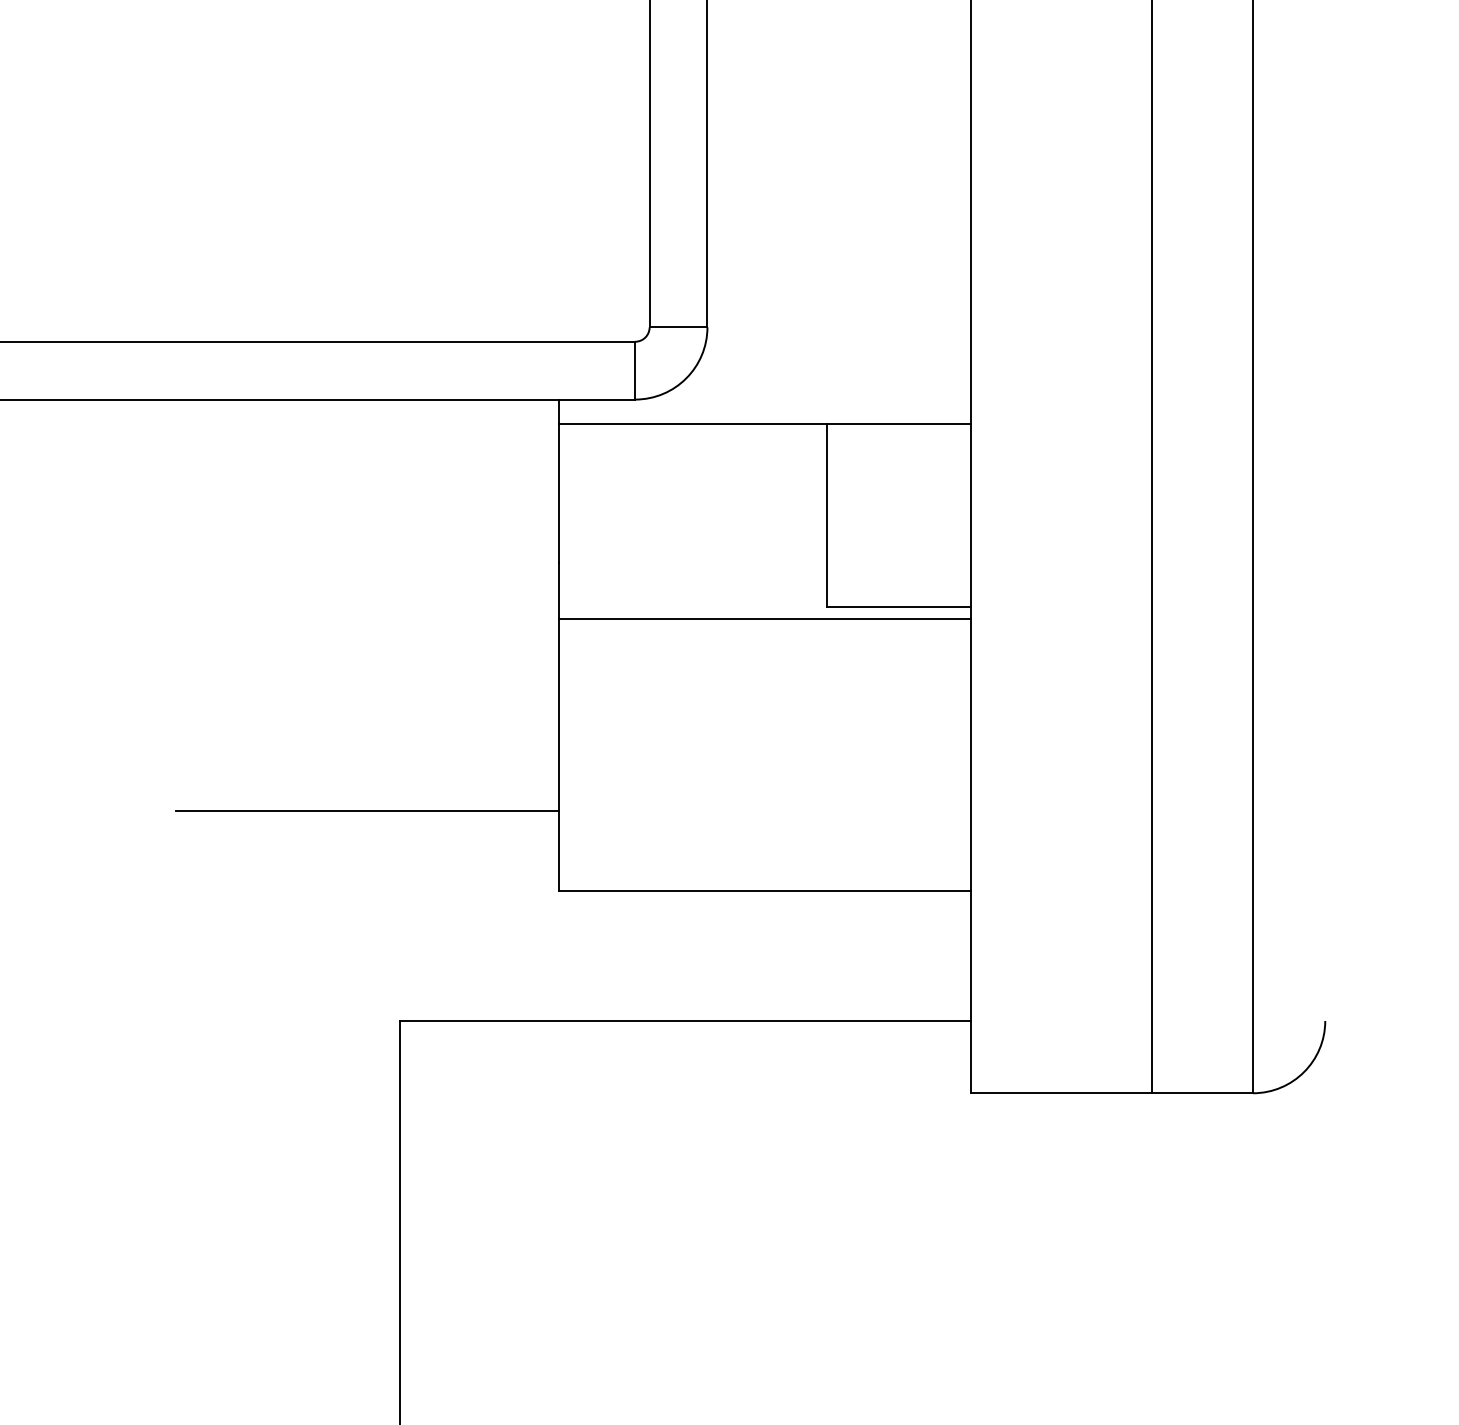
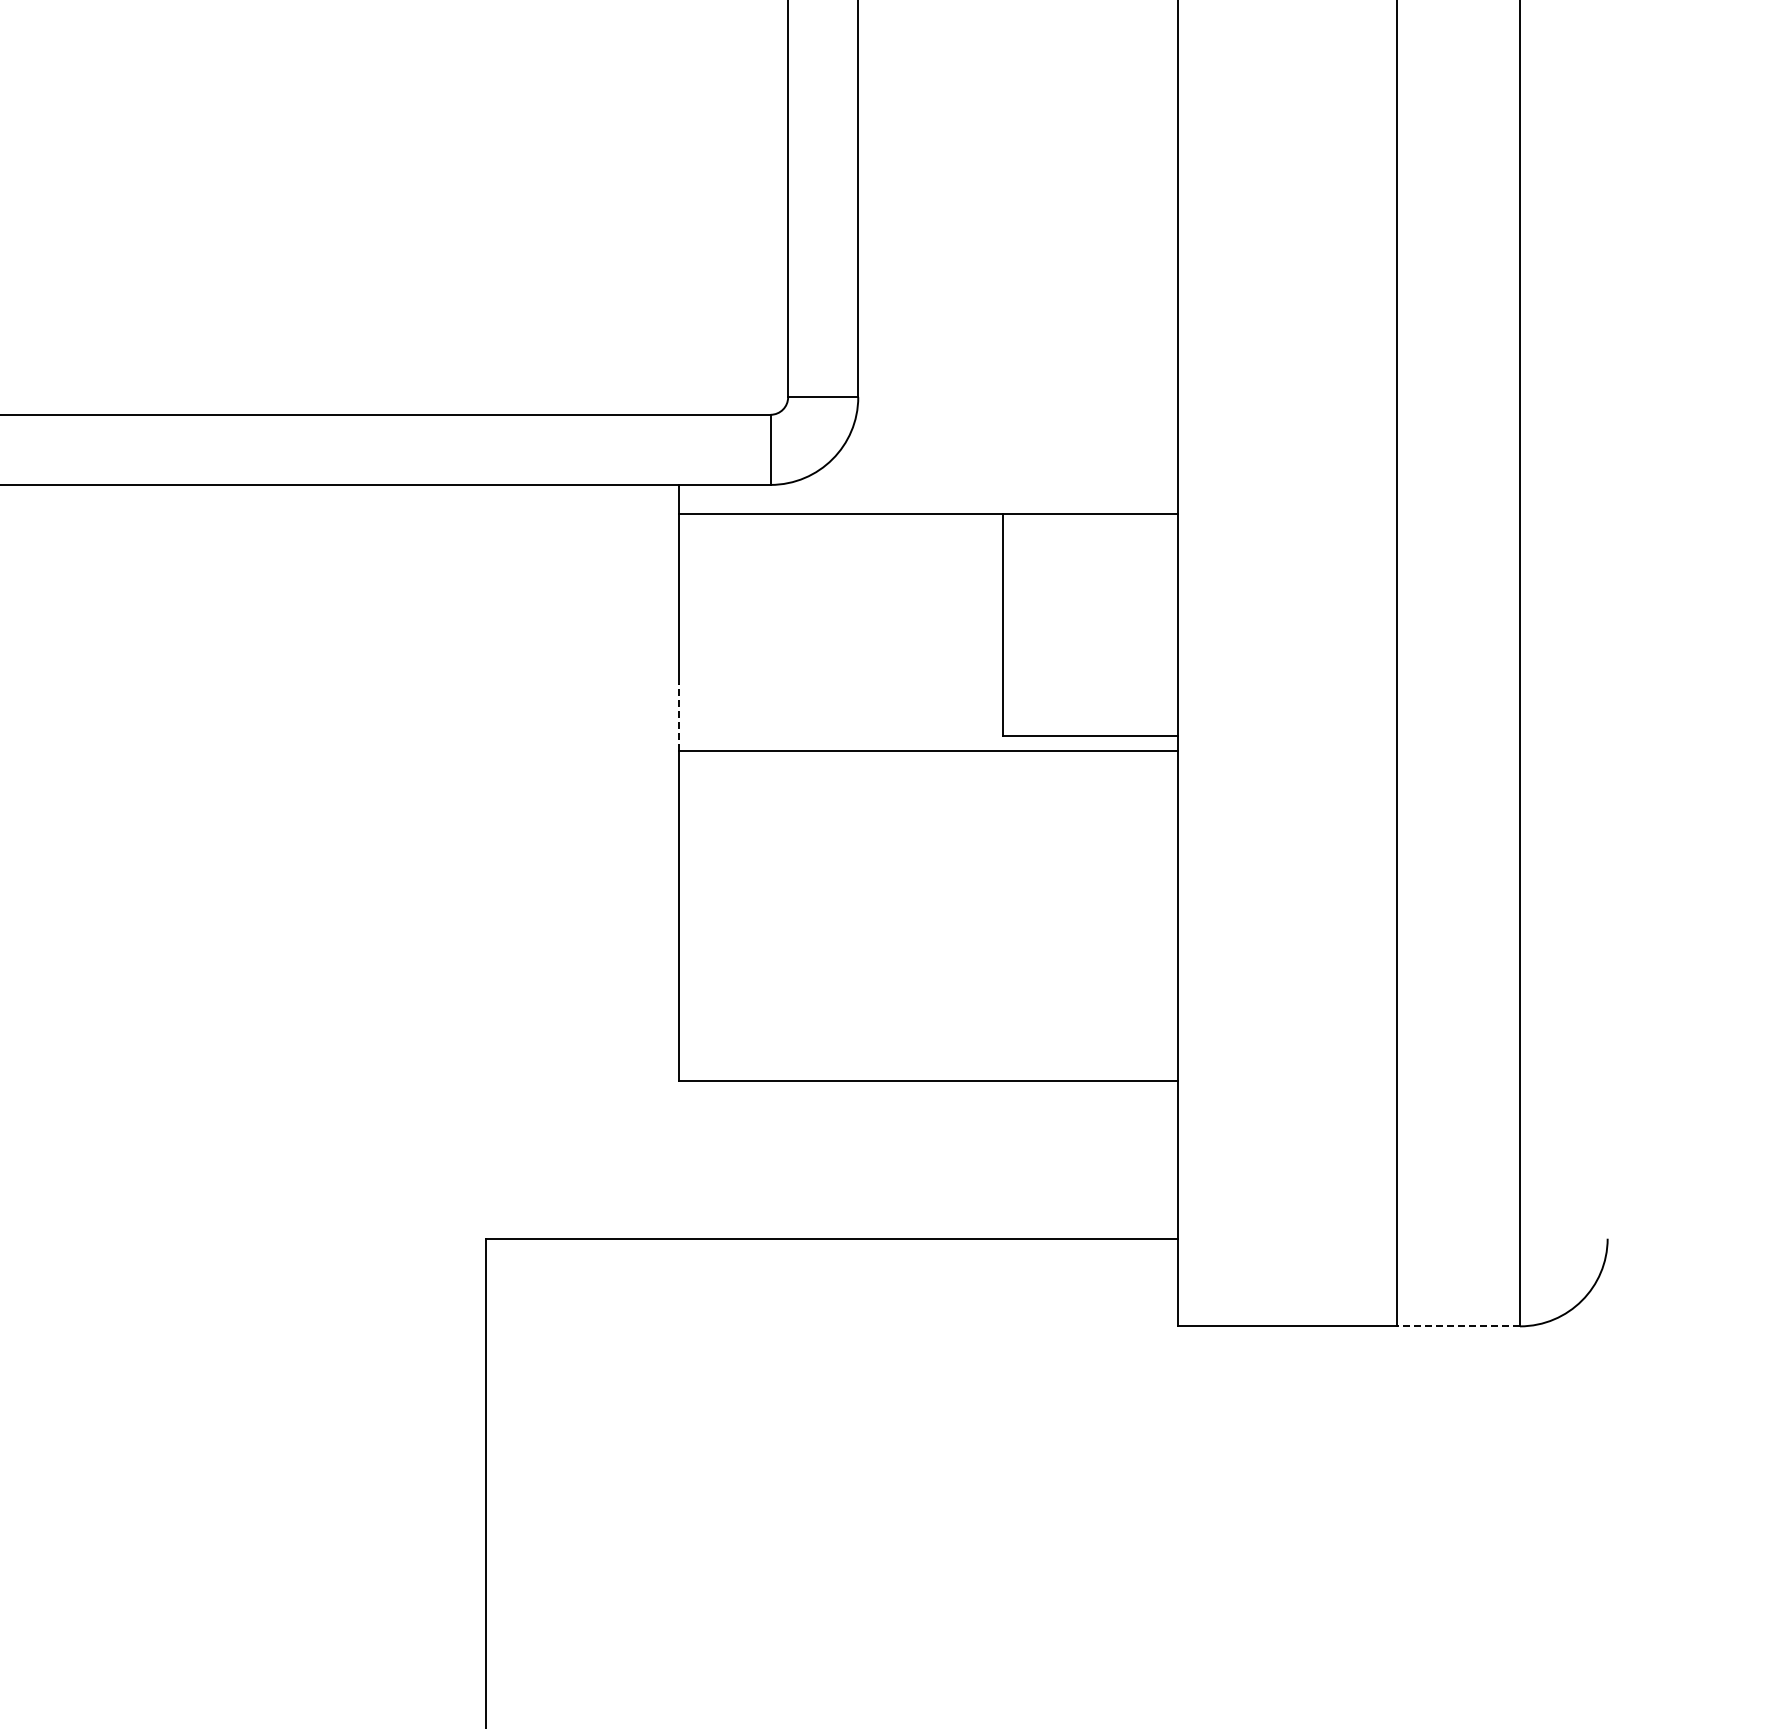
line: (559, 591) -> (678, 717), solid -> dashed
line: (368, 811) -> (446, 984), removed
line: (1202, 1093) -> (1458, 1326), solid -> dashed

